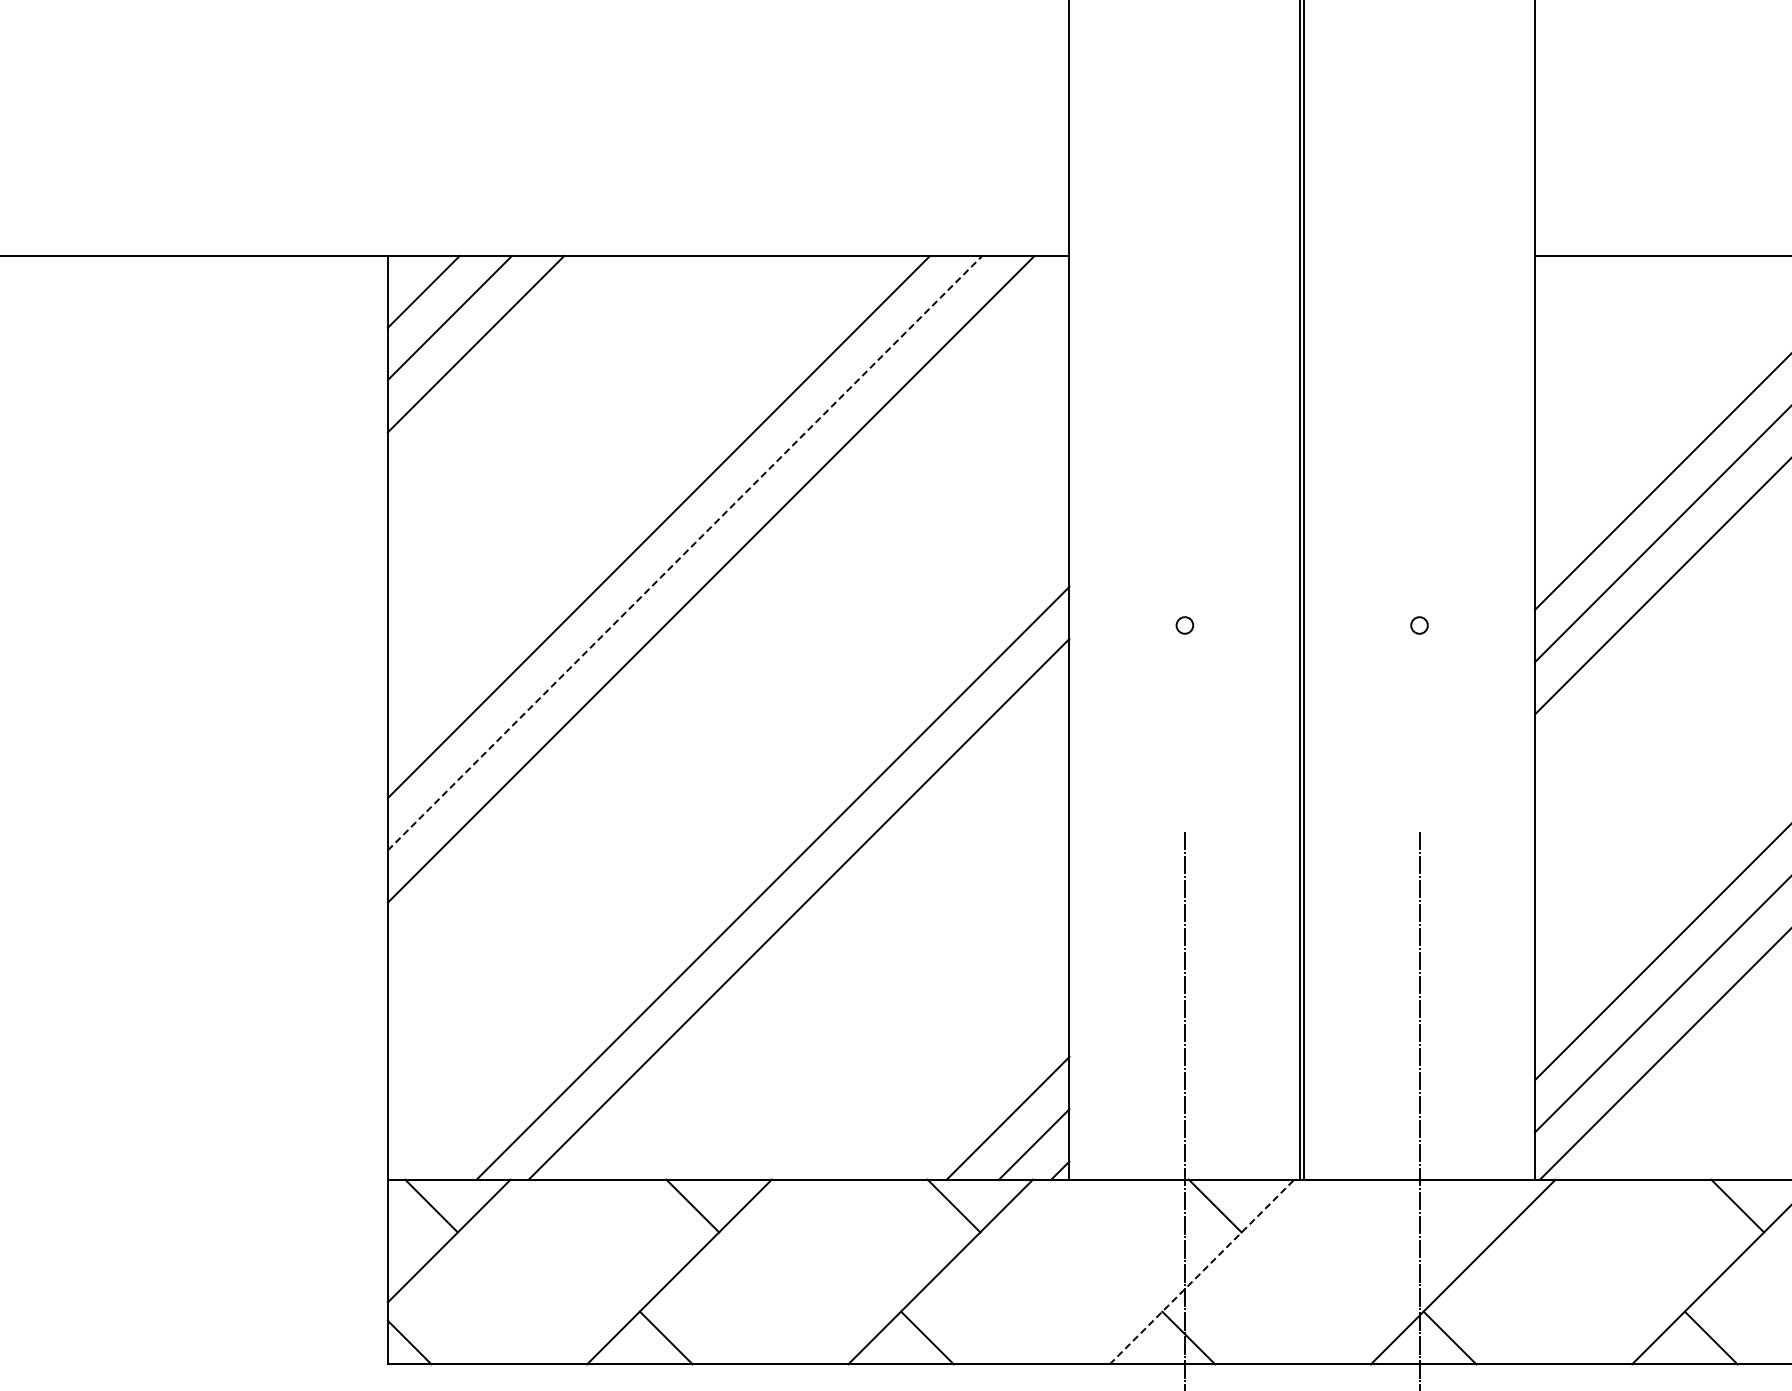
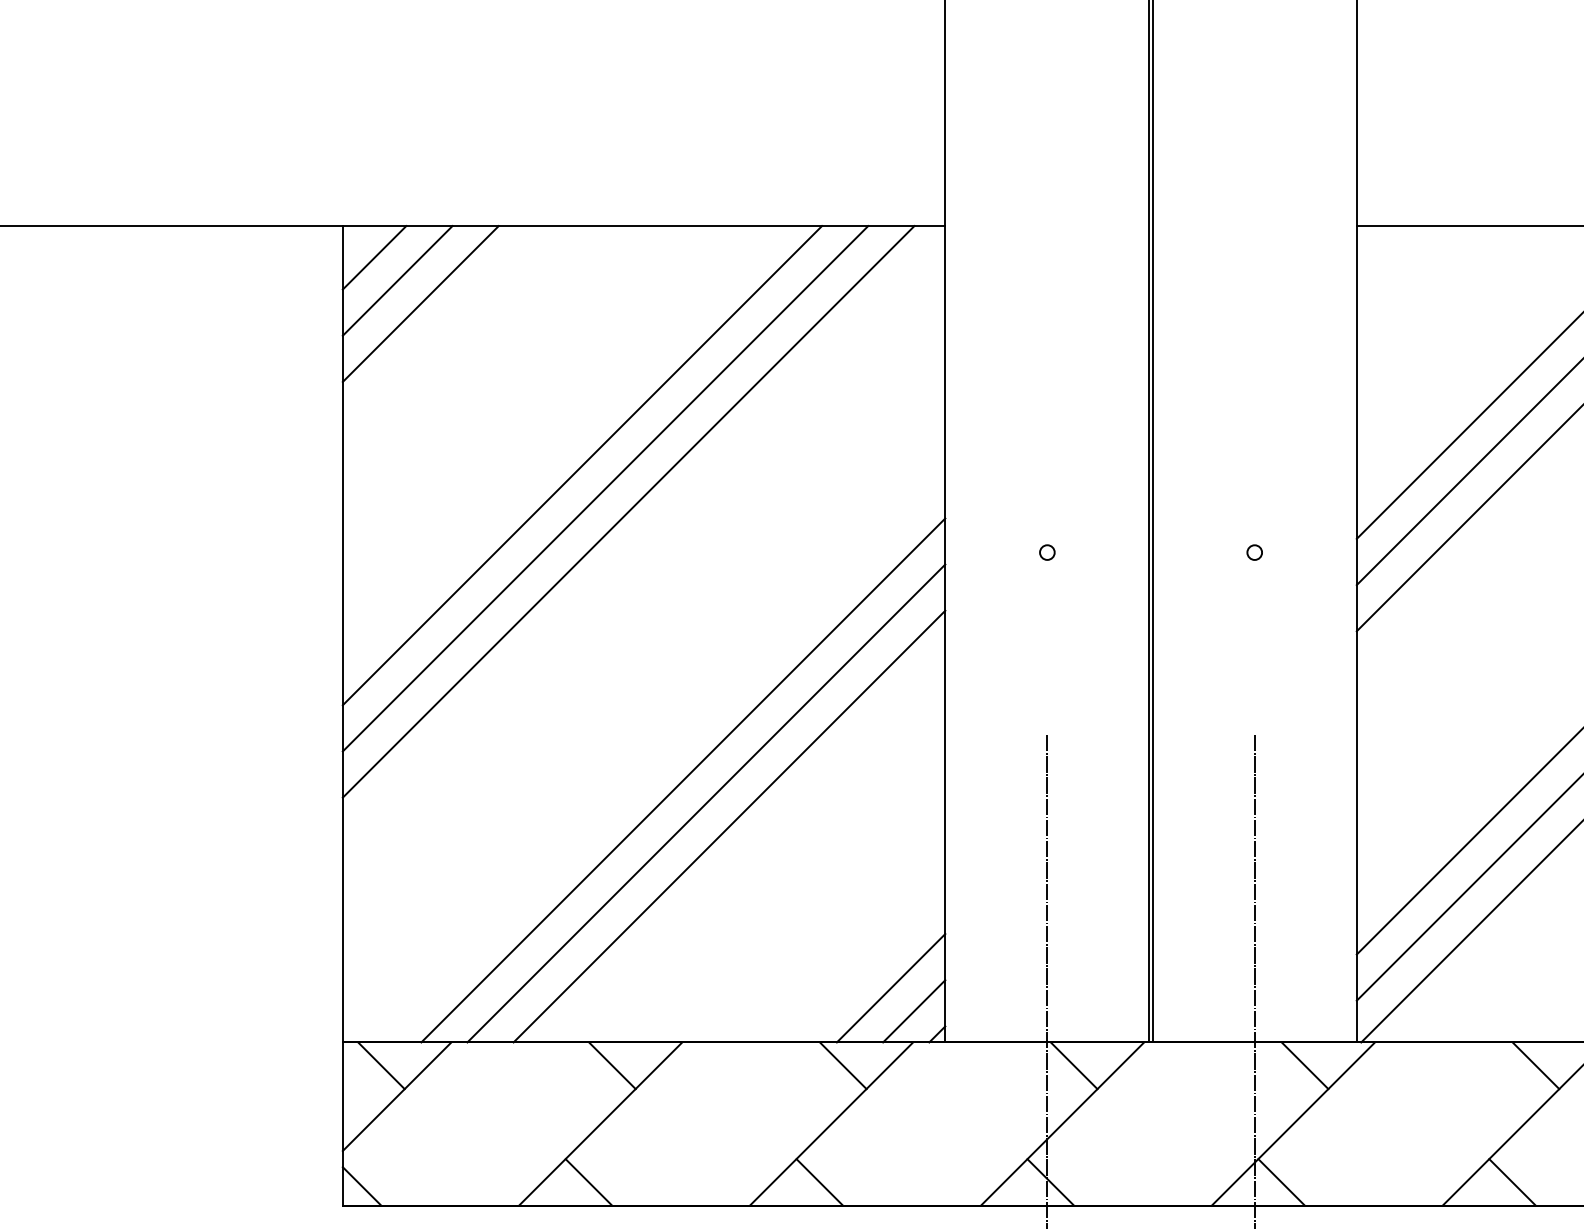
line: (685, 552) -> (605, 488), dashed -> solid
line: (825, 935) -> (729, 826), added
line: (1476, 1205) -> (1305, 1065), added
line: (1202, 1272) -> (1062, 1124), dashed -> solid

